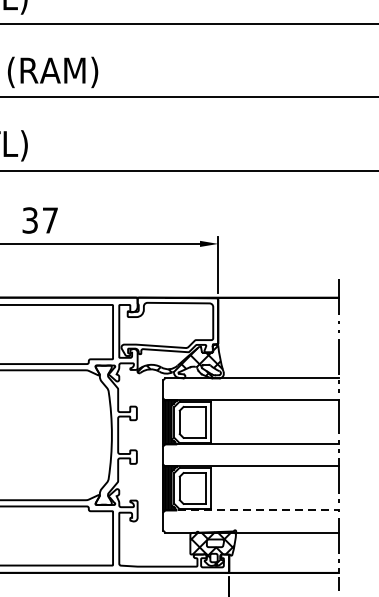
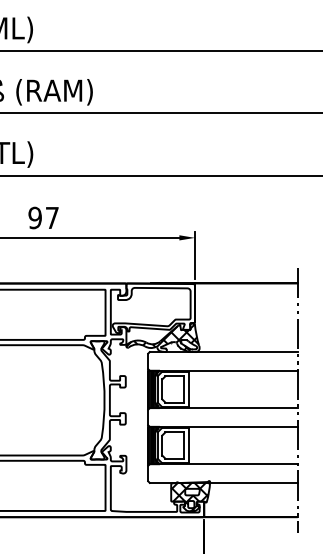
text: (29, 219) -> (34, 217), 37 -> 97
line: (253, 510) -> (224, 464), dashed -> solid

